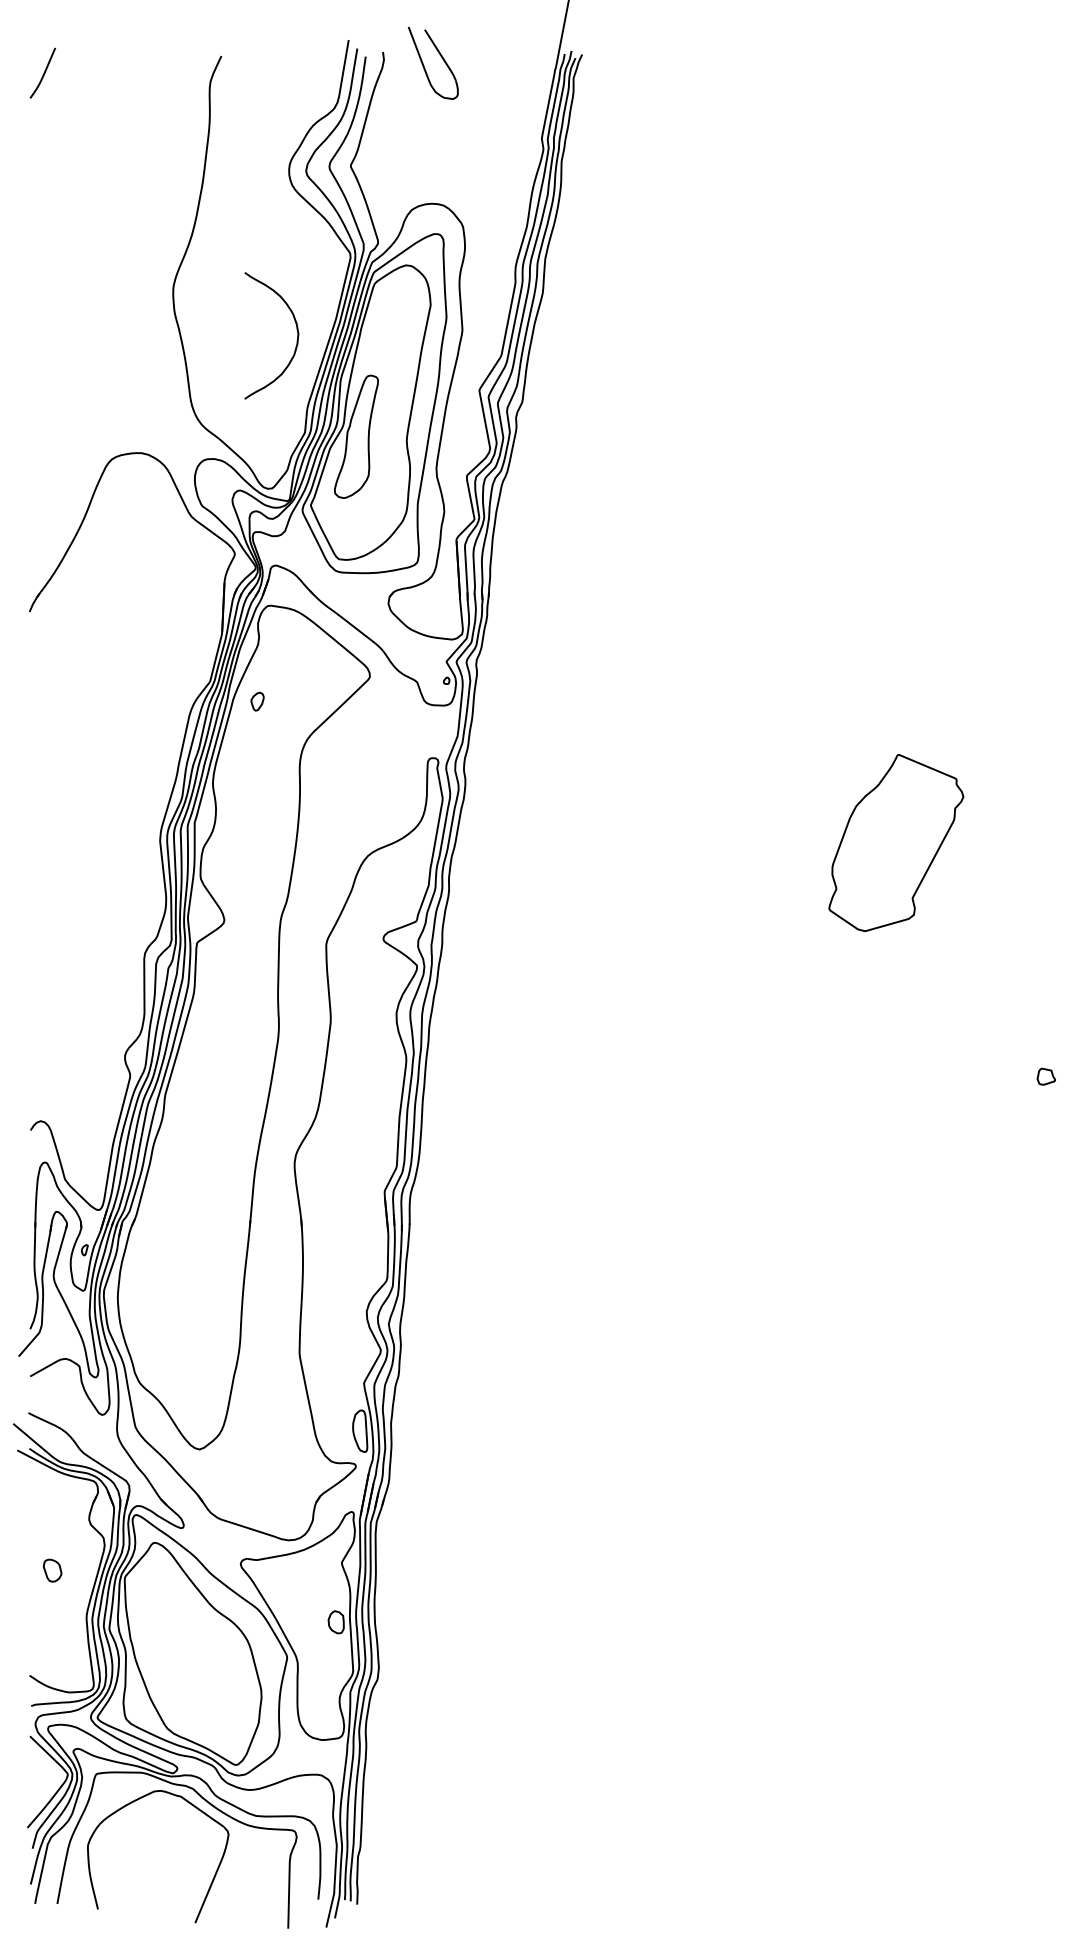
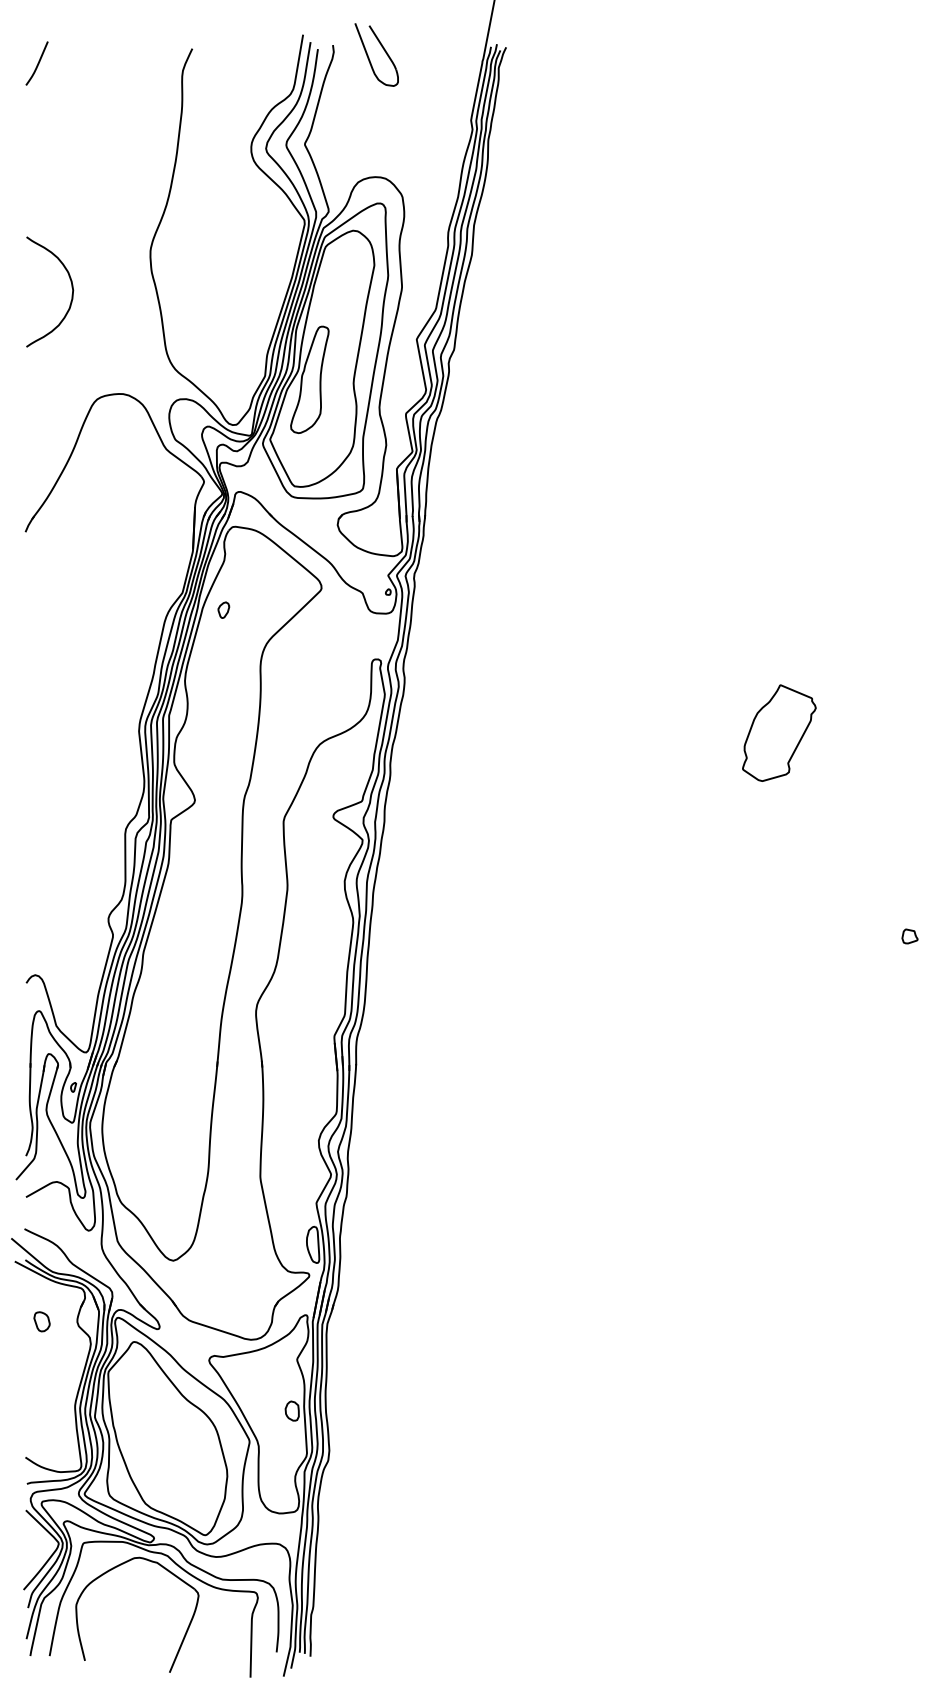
curve: (296, 330) -> (71, 287), moved
part: (895, 842) -> (778, 732), size x0.62
part: (52, 1570) -> (41, 1321), moved

